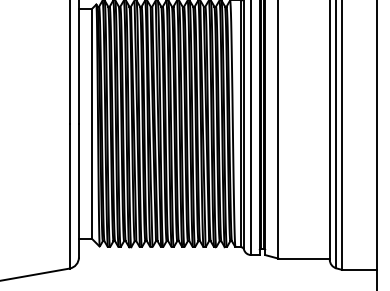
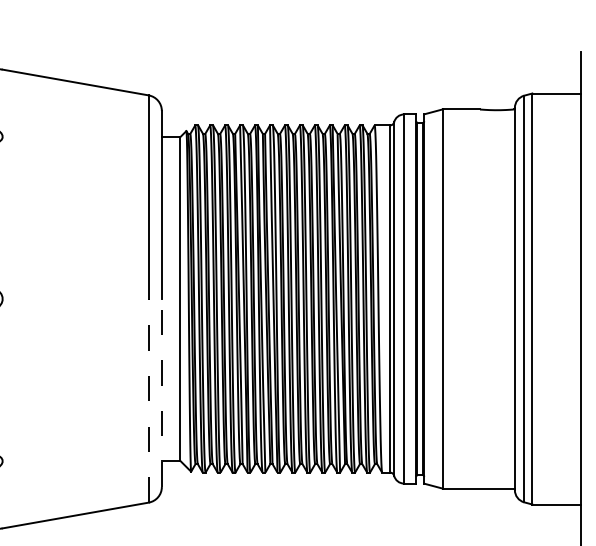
line: (78, 190) -> (161, 392), solid -> dashed
line: (69, 196) -> (148, 400), solid -> dashed

